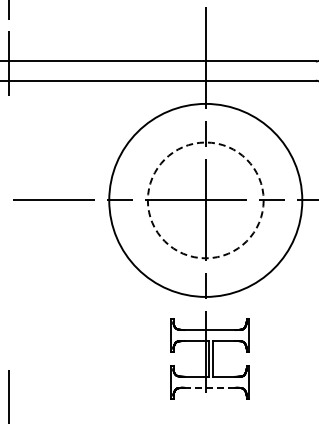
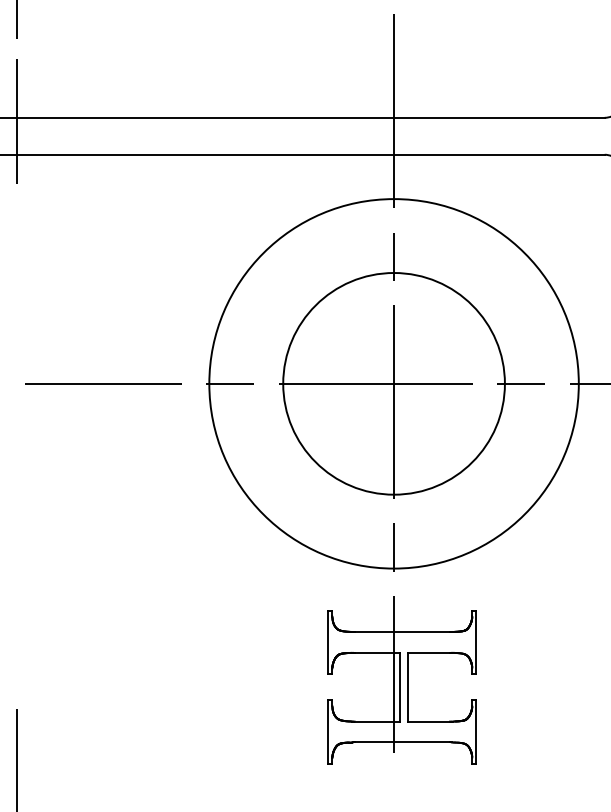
circle: (205, 200) -> (393, 383), dashed -> solid
line: (210, 387) -> (403, 741), dashed -> solid

